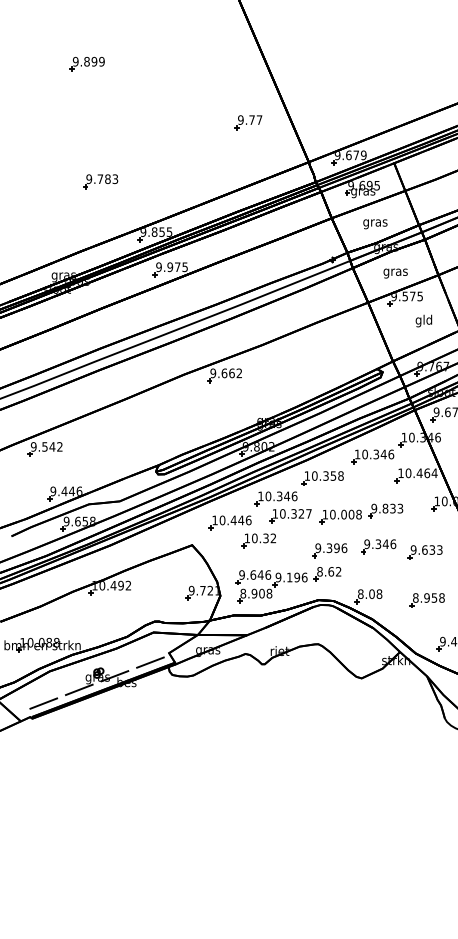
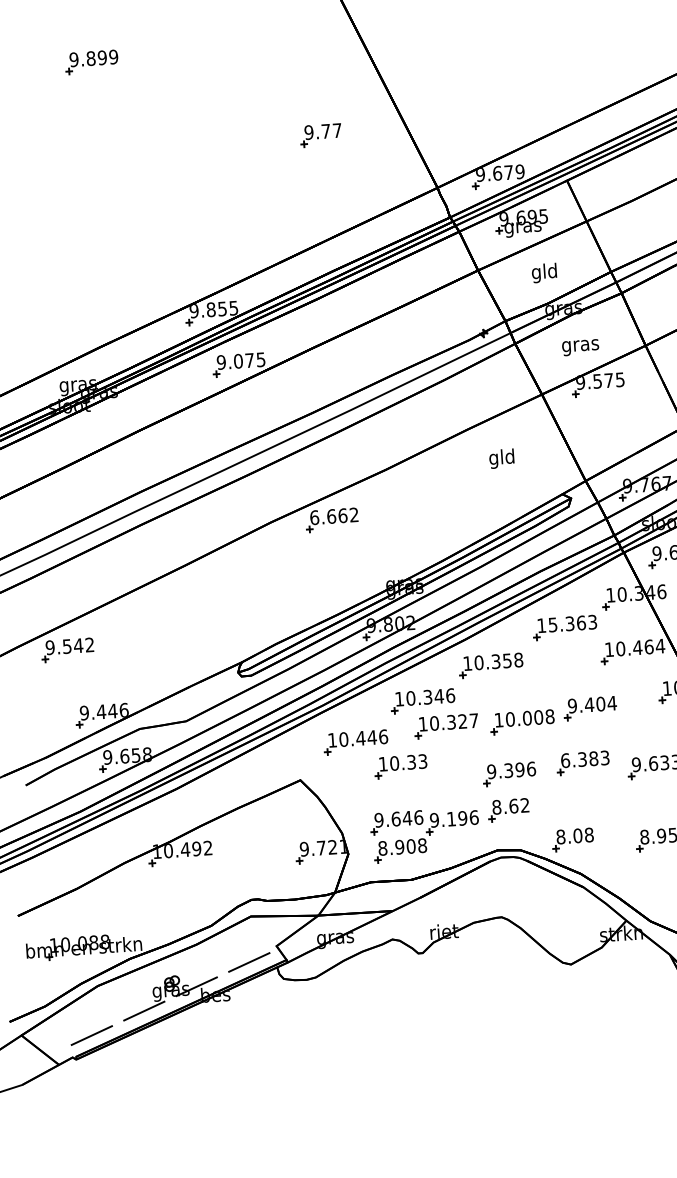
part: (248, 122) -> (320, 135), moved
part: (100, 181) -> (123, 238), removed
text: (375, 222) -> (544, 272), gras -> gld
text: (169, 267) -> (237, 361), 9.975 -> 9.075
text: (423, 320) -> (501, 457), moved
text: (213, 373) -> (314, 517), 9.662 -> 6.662
text: (378, 454) -> (573, 623), 10.346 -> 15.363
text: (392, 508) -> (600, 703), 9.833 -> 9.404
text: (273, 538) -> (422, 761), 10.32 -> 10.33
text: (380, 544) -> (585, 759), 9.346 -> 6.383

